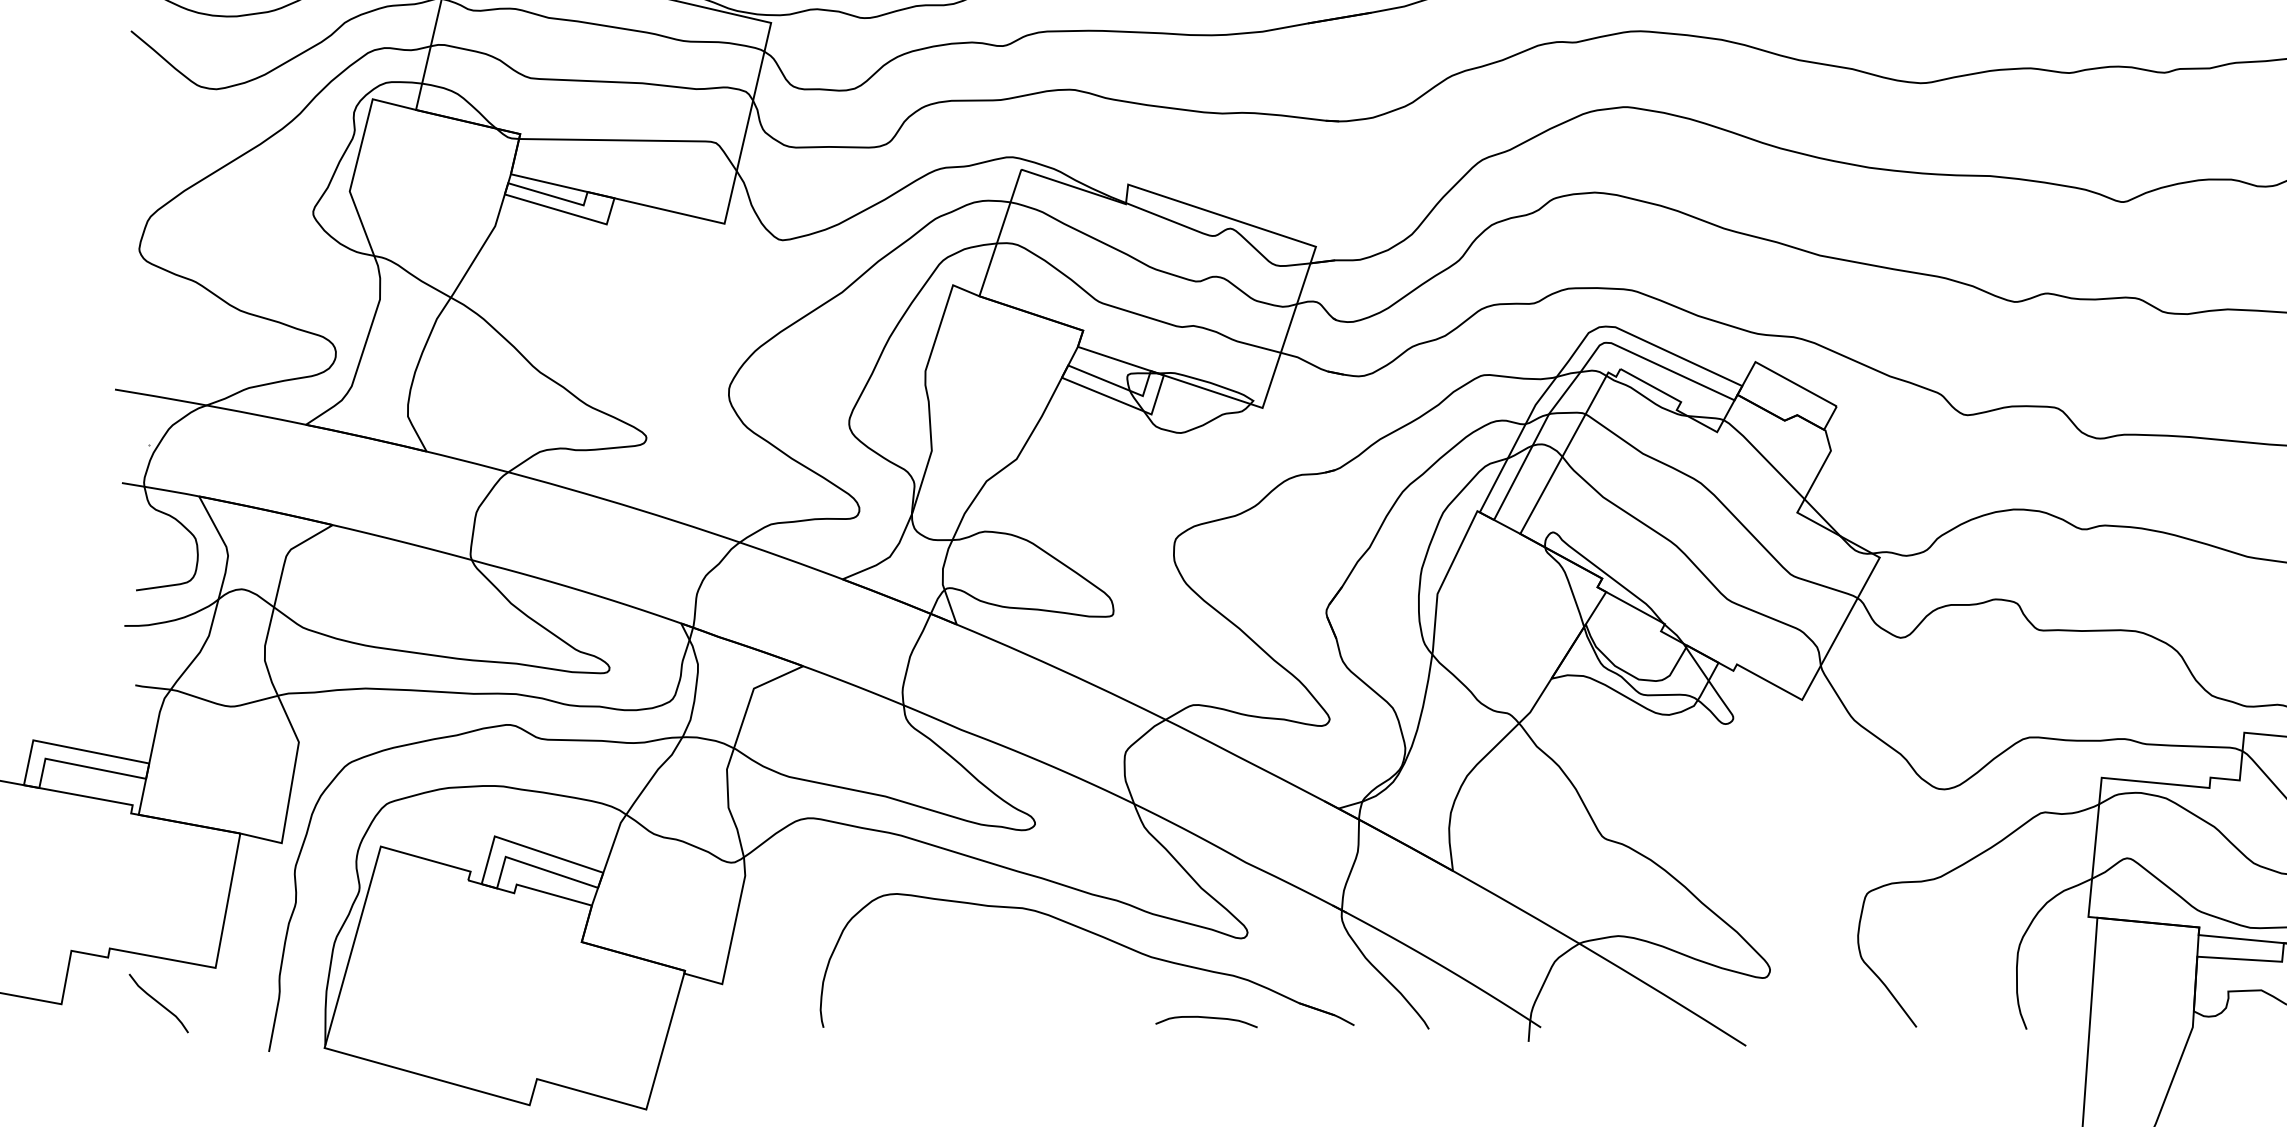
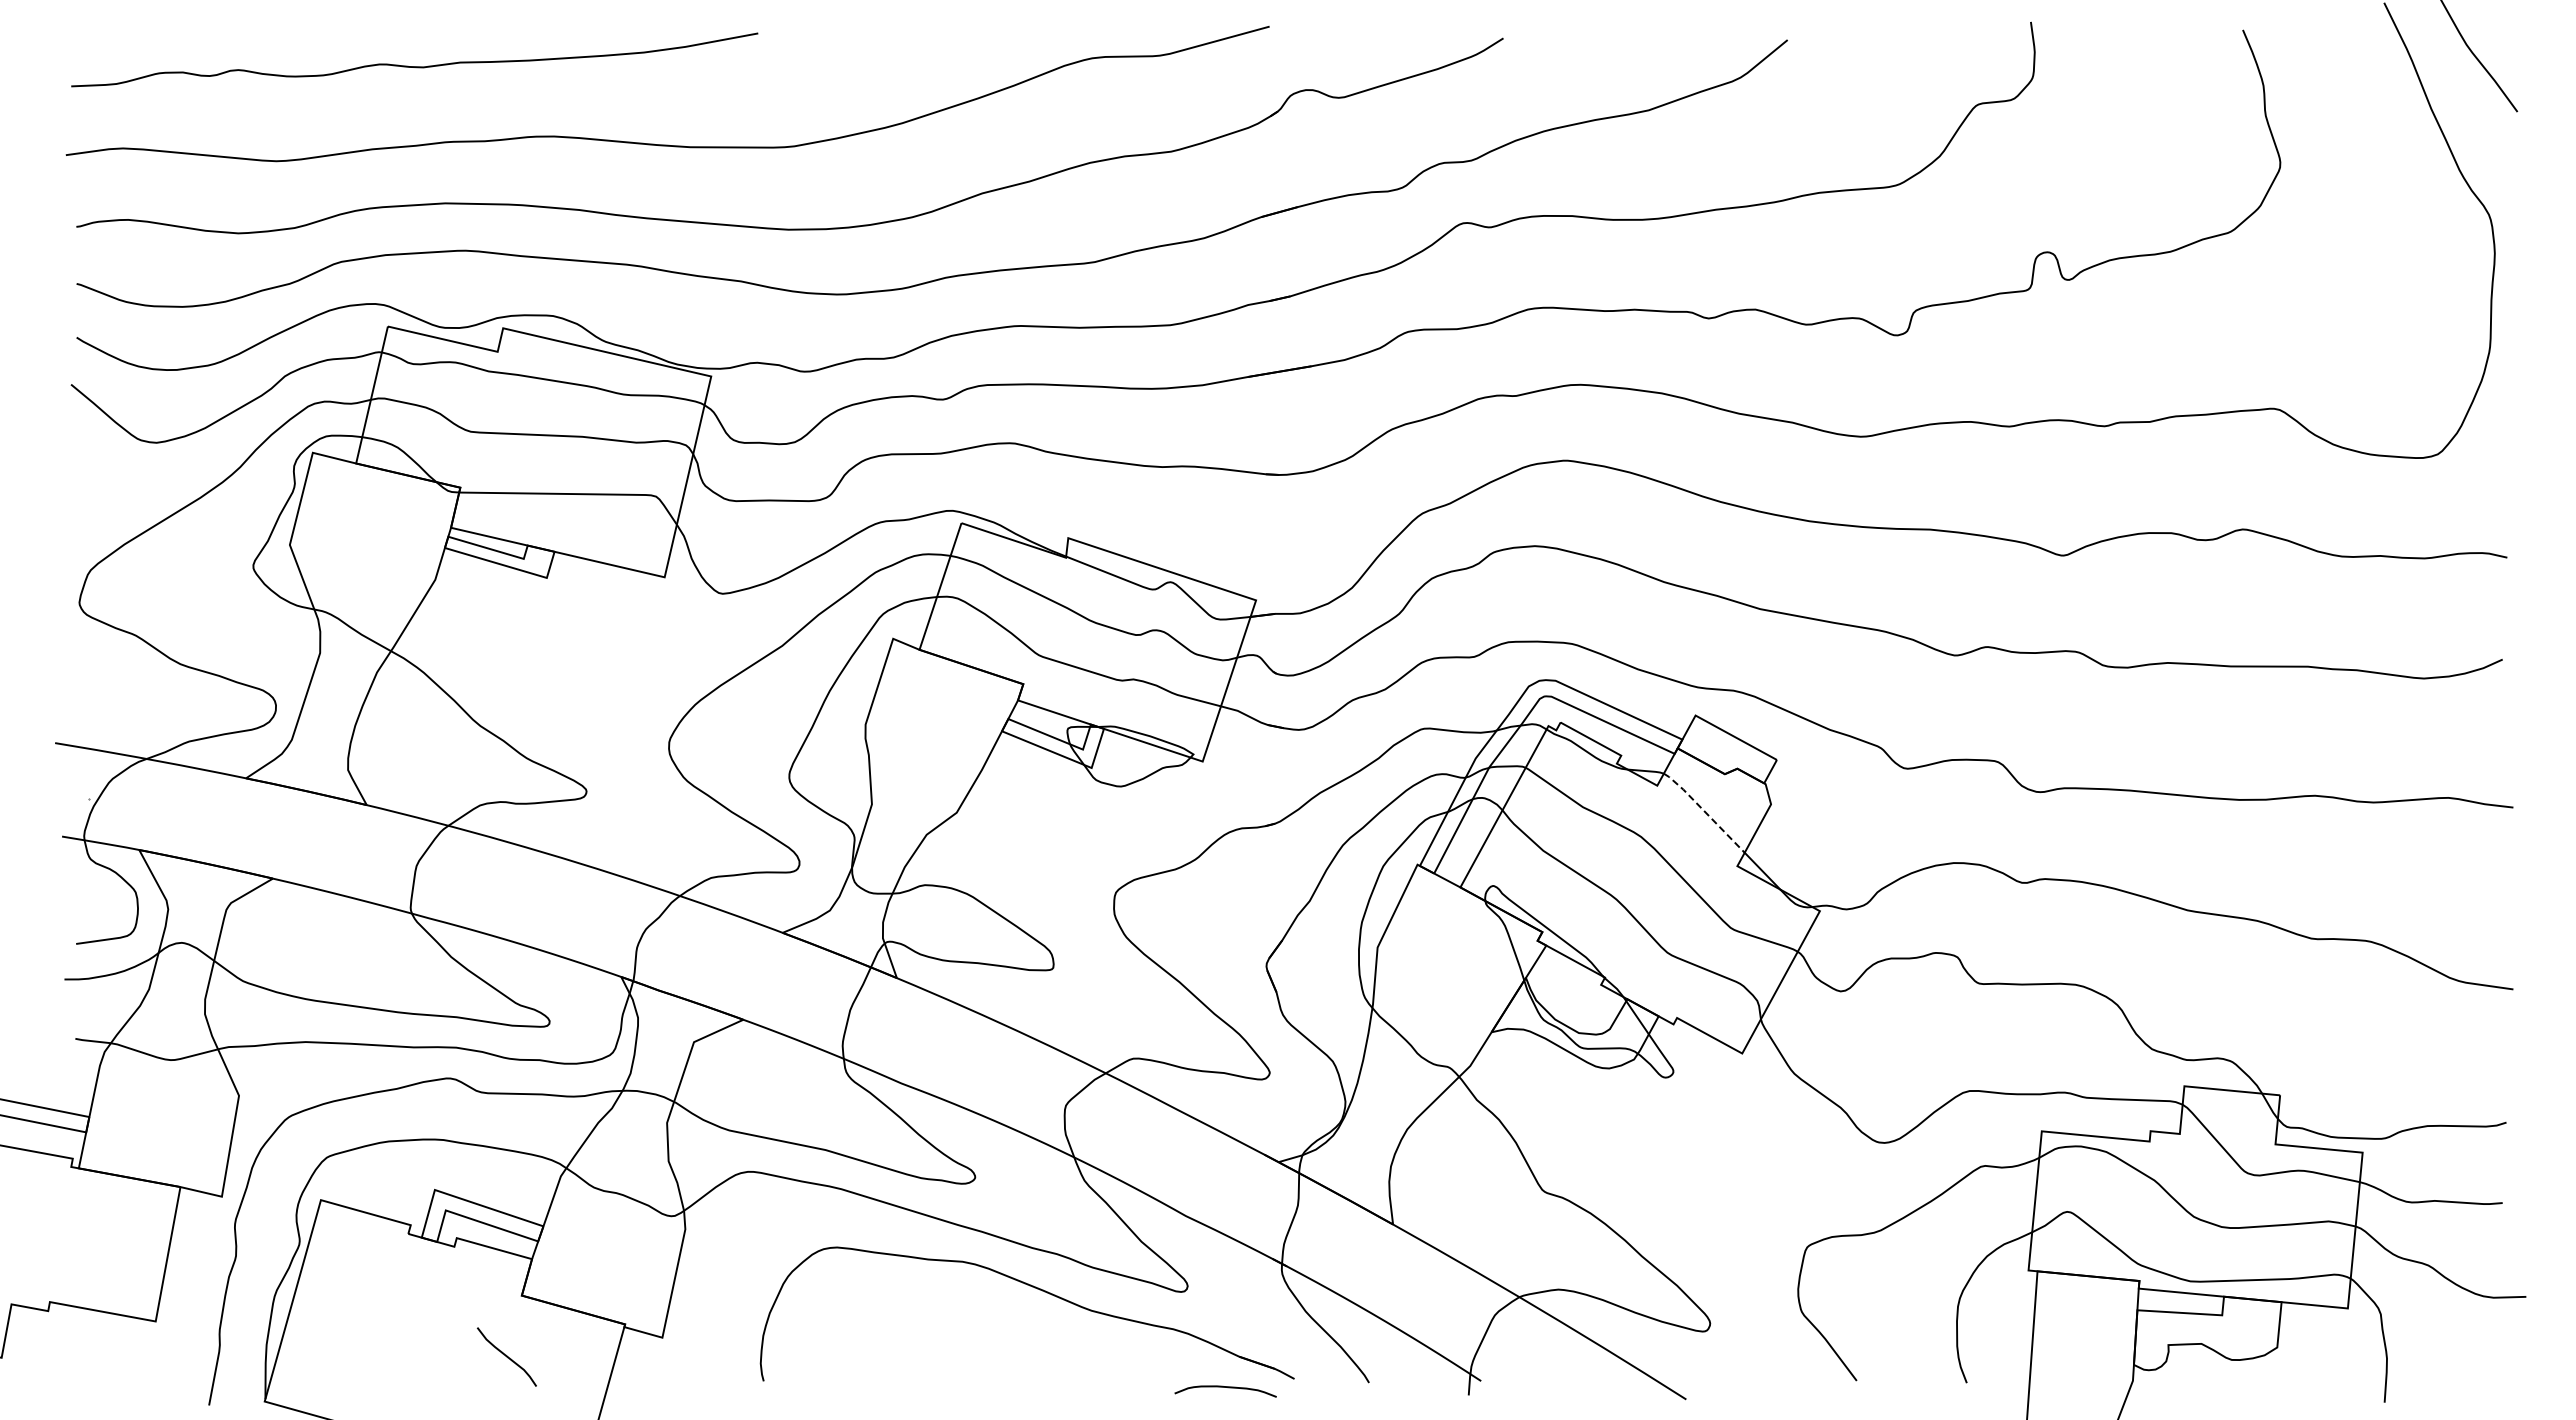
line: (1764, 457) -> (1704, 811), solid -> dashed
curve: (158, 1002) -> (506, 1356), moved
curve: (1206, 1017) -> (1225, 1387), moved

